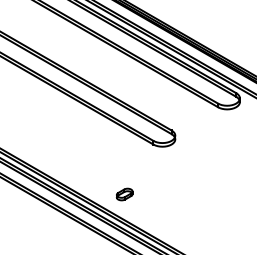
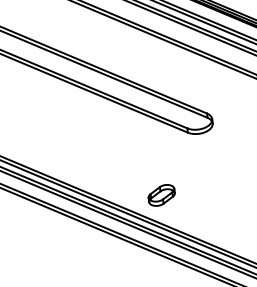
part: (124, 194) -> (161, 195), size x1.43

